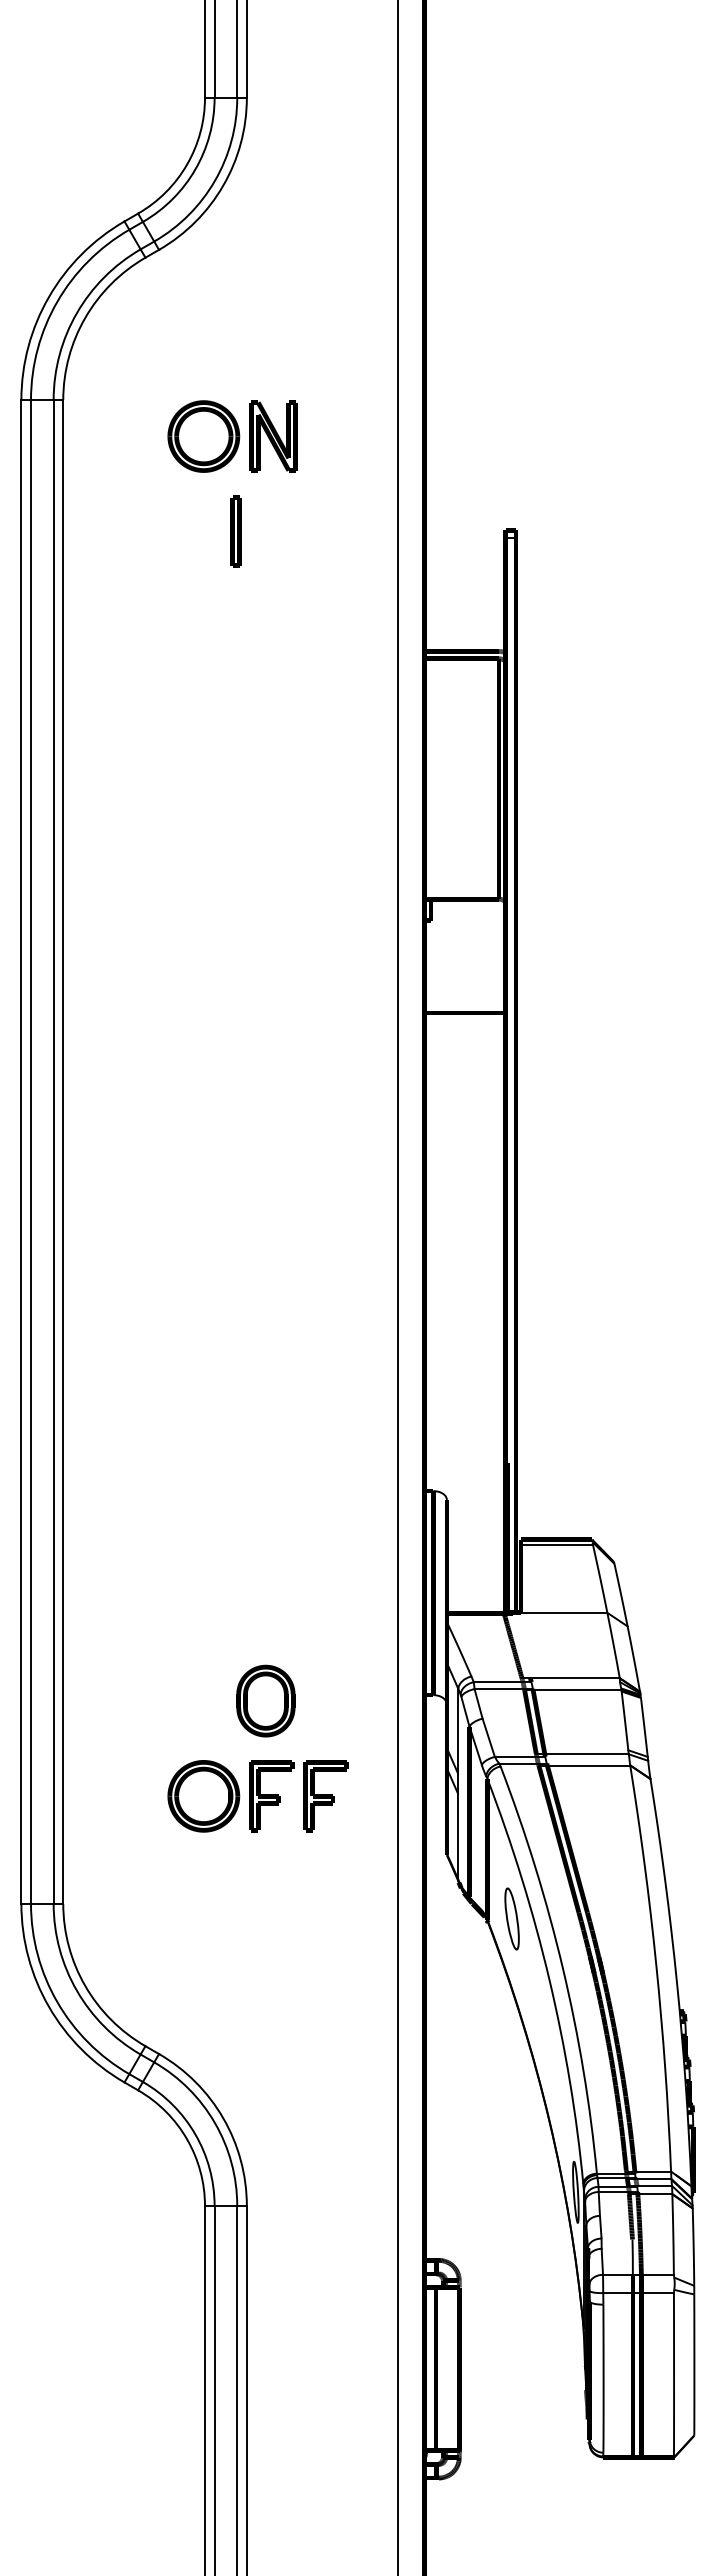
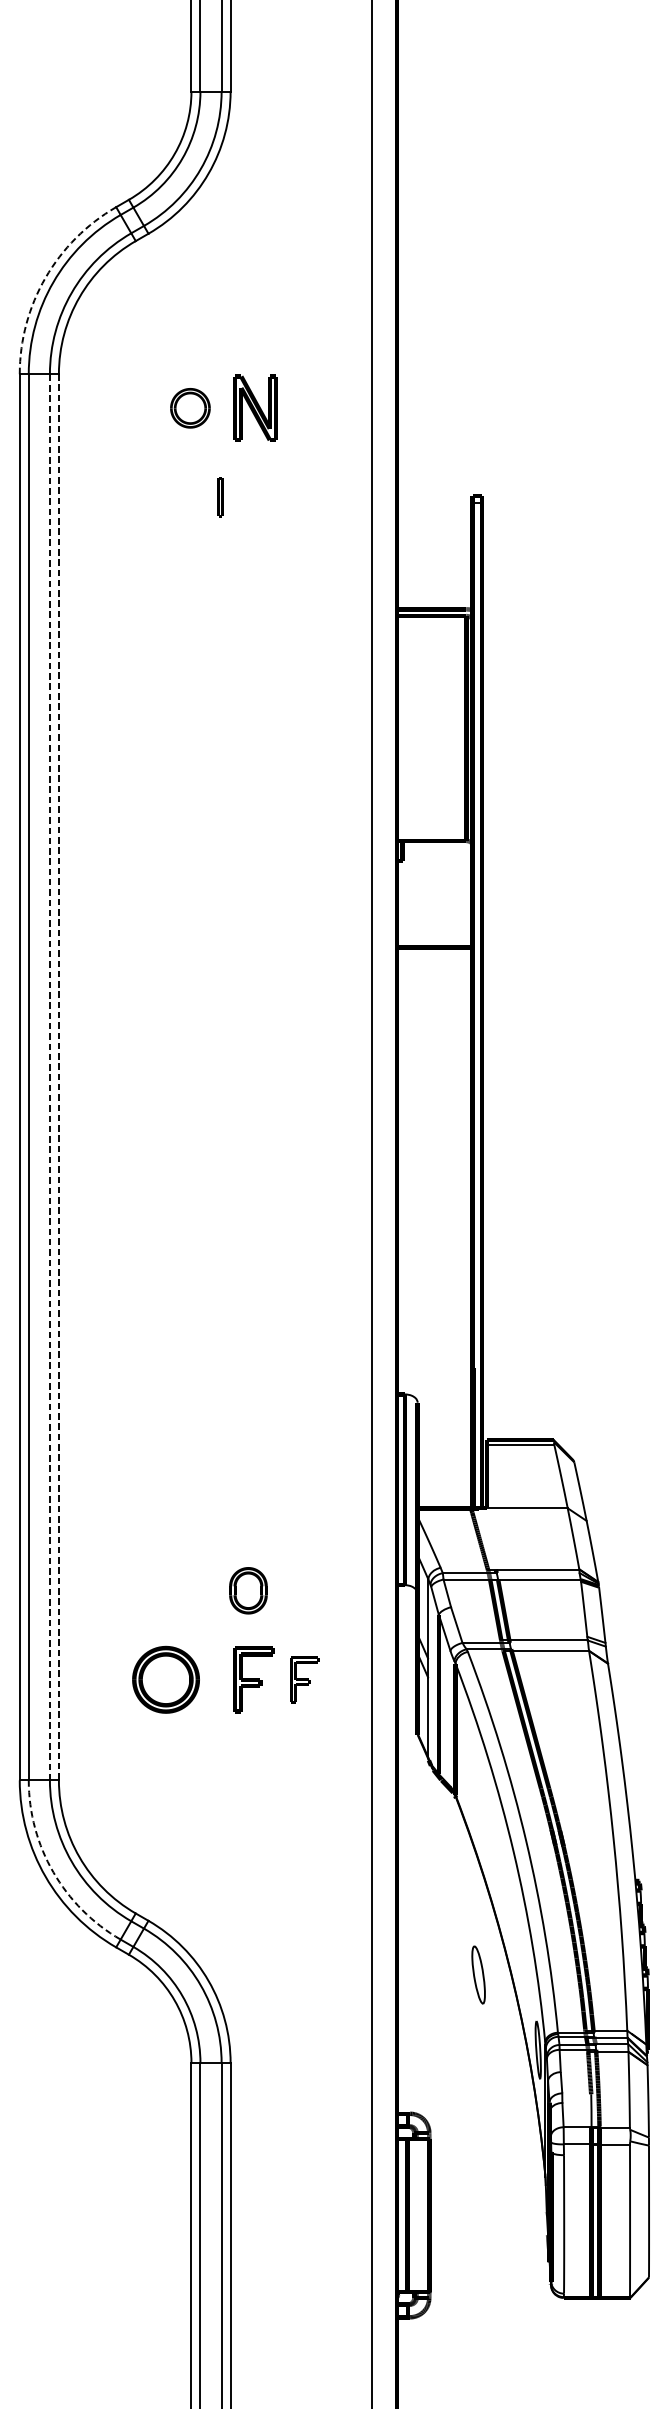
arc: (49, 296) -> (46, 277), solid -> dashed
part: (203, 436) -> (190, 408), size x0.6
part: (235, 531) -> (219, 497), size x0.6
line: (53, 1151) -> (49, 1076), solid -> dashed
line: (63, 1151) -> (59, 1076), solid -> dashed
part: (265, 1700) -> (248, 1590), size x0.7
part: (203, 1796) -> (165, 1679), moved
part: (325, 1796) -> (304, 1679), size x0.7
part: (511, 1918) -> (478, 1974), moved
arc: (57, 2002) -> (53, 1872), solid -> dashed

